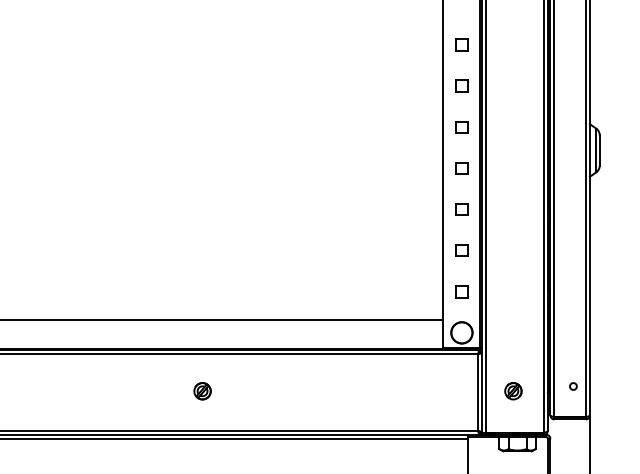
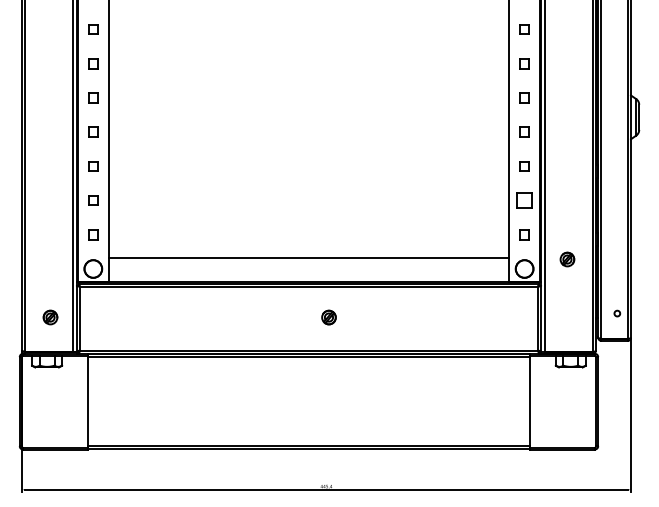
part: (461, 250) -> (524, 200), size x1.6
part: (201, 391) -> (328, 317), moved
part: (513, 391) -> (567, 259), moved

